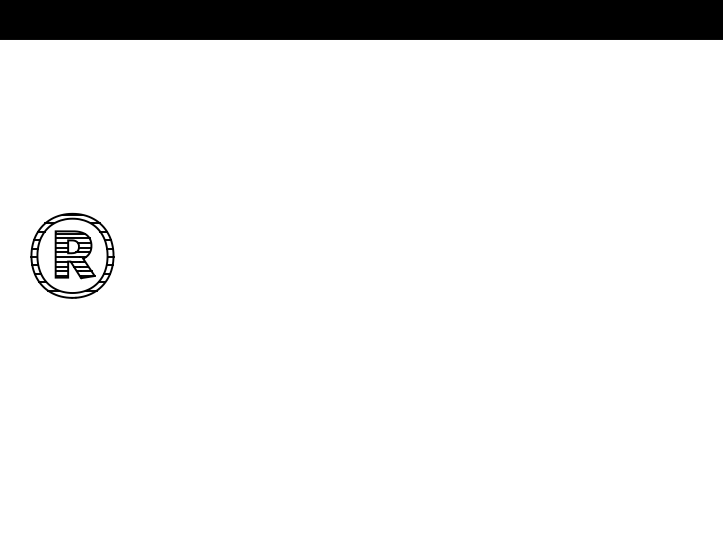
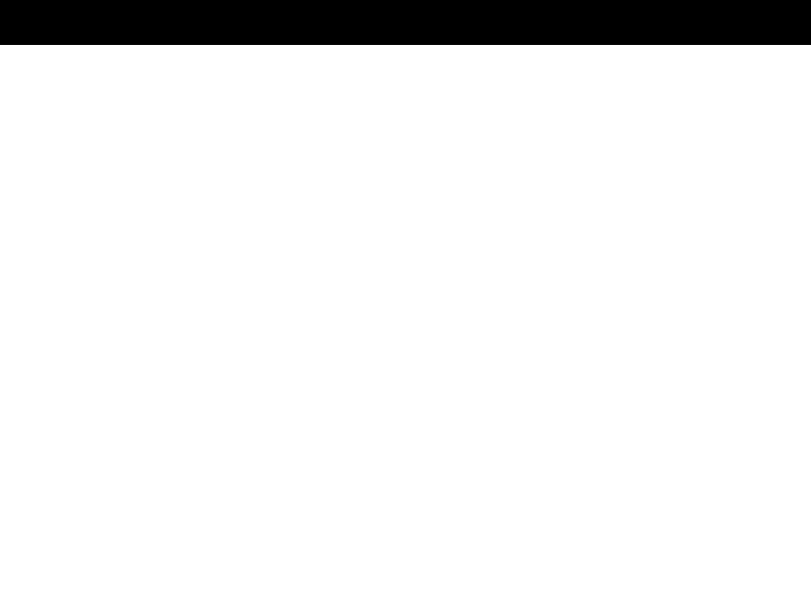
part: (72, 255) -> (81, 286), removed

